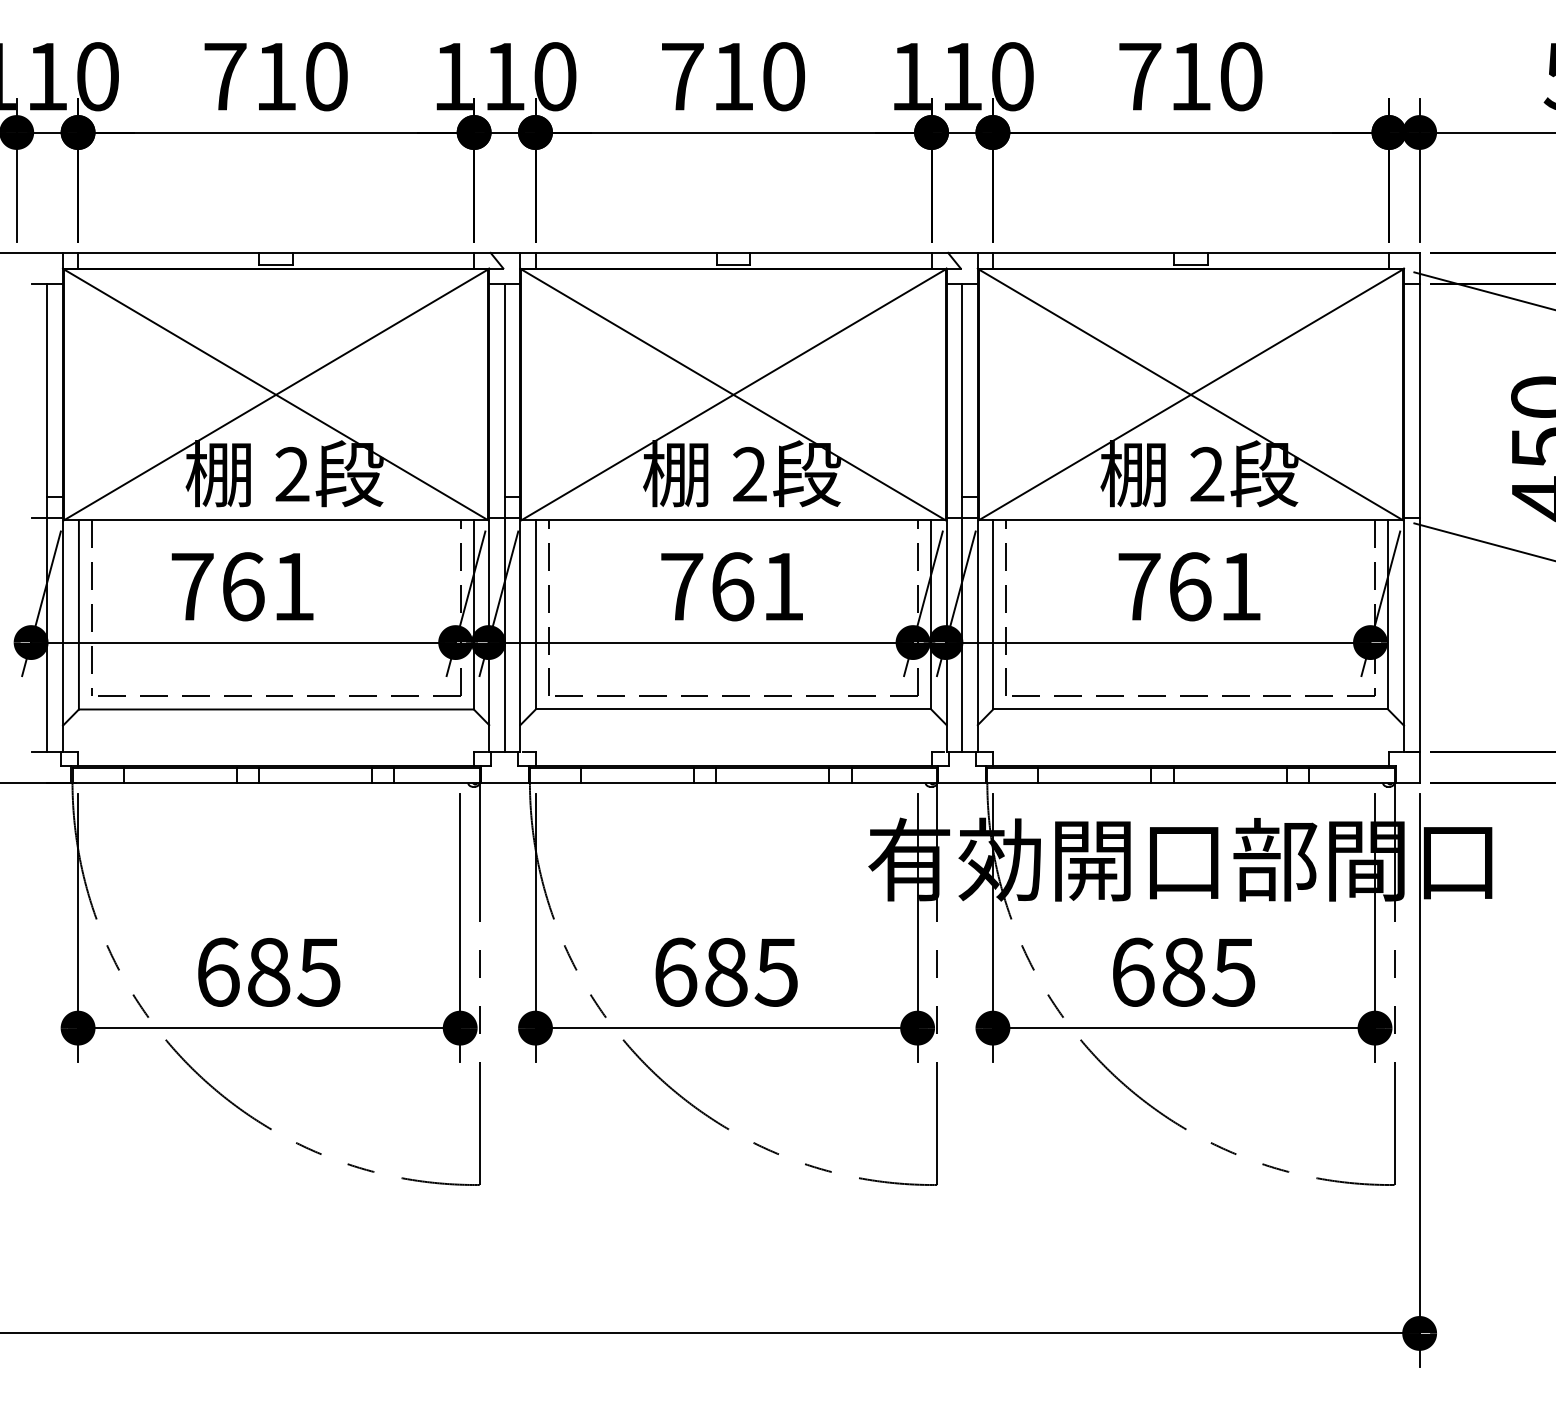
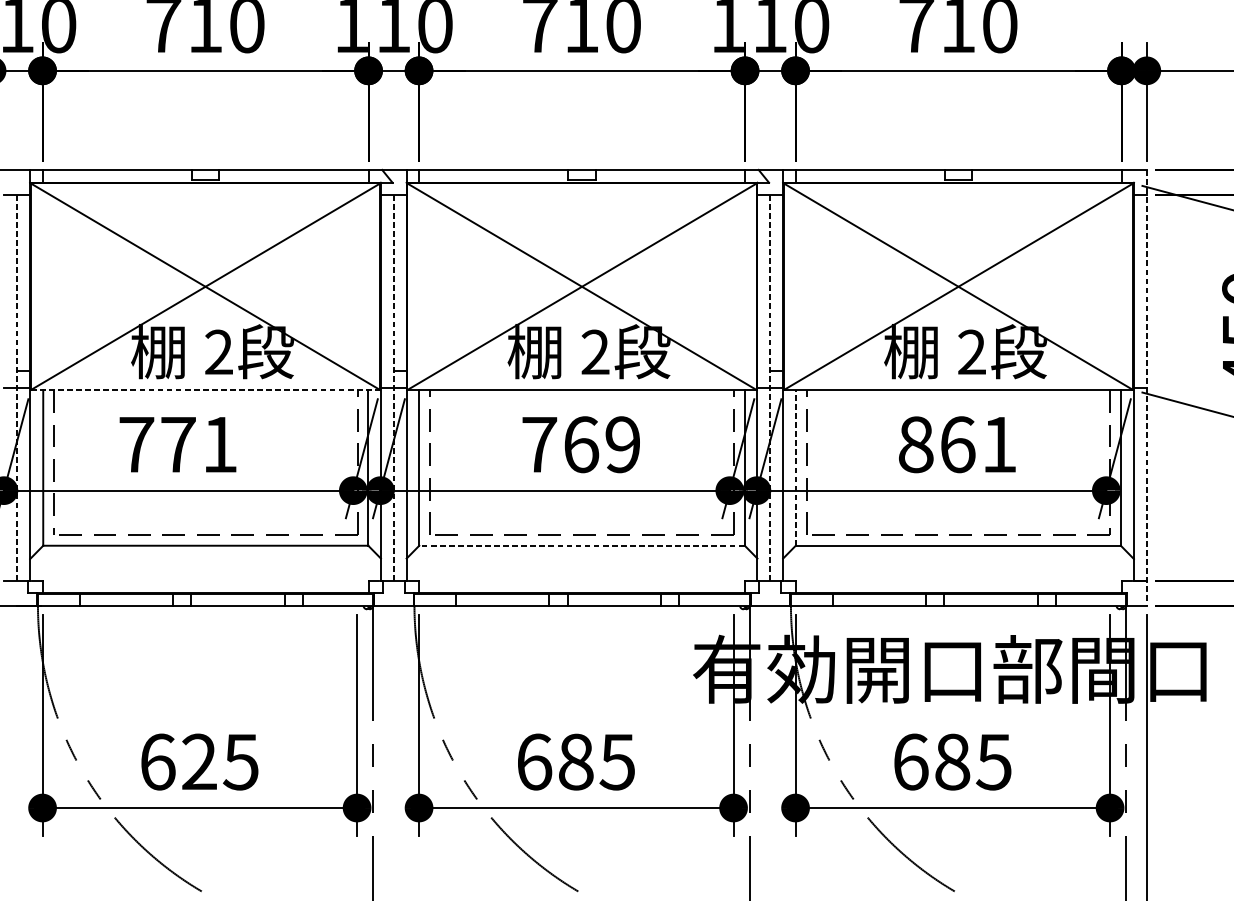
line: (47, 517) -> (17, 387), solid -> dashed
line: (504, 517) -> (393, 387), solid -> dashed
line: (962, 517) -> (770, 387), solid -> dashed
line: (1419, 517) -> (1146, 387), solid -> dashed
line: (276, 520) -> (205, 390), solid -> dashed
text: (243, 586) -> (178, 444), 761 -> 771
text: (782, 586) -> (622, 444), 761 -> 769
text: (1139, 586) -> (916, 444), 761 -> 861
line: (993, 614) -> (796, 467), solid -> dashed
line: (732, 709) -> (581, 545), solid -> dashed
text: (268, 971) -> (199, 761), 685 -> 625

